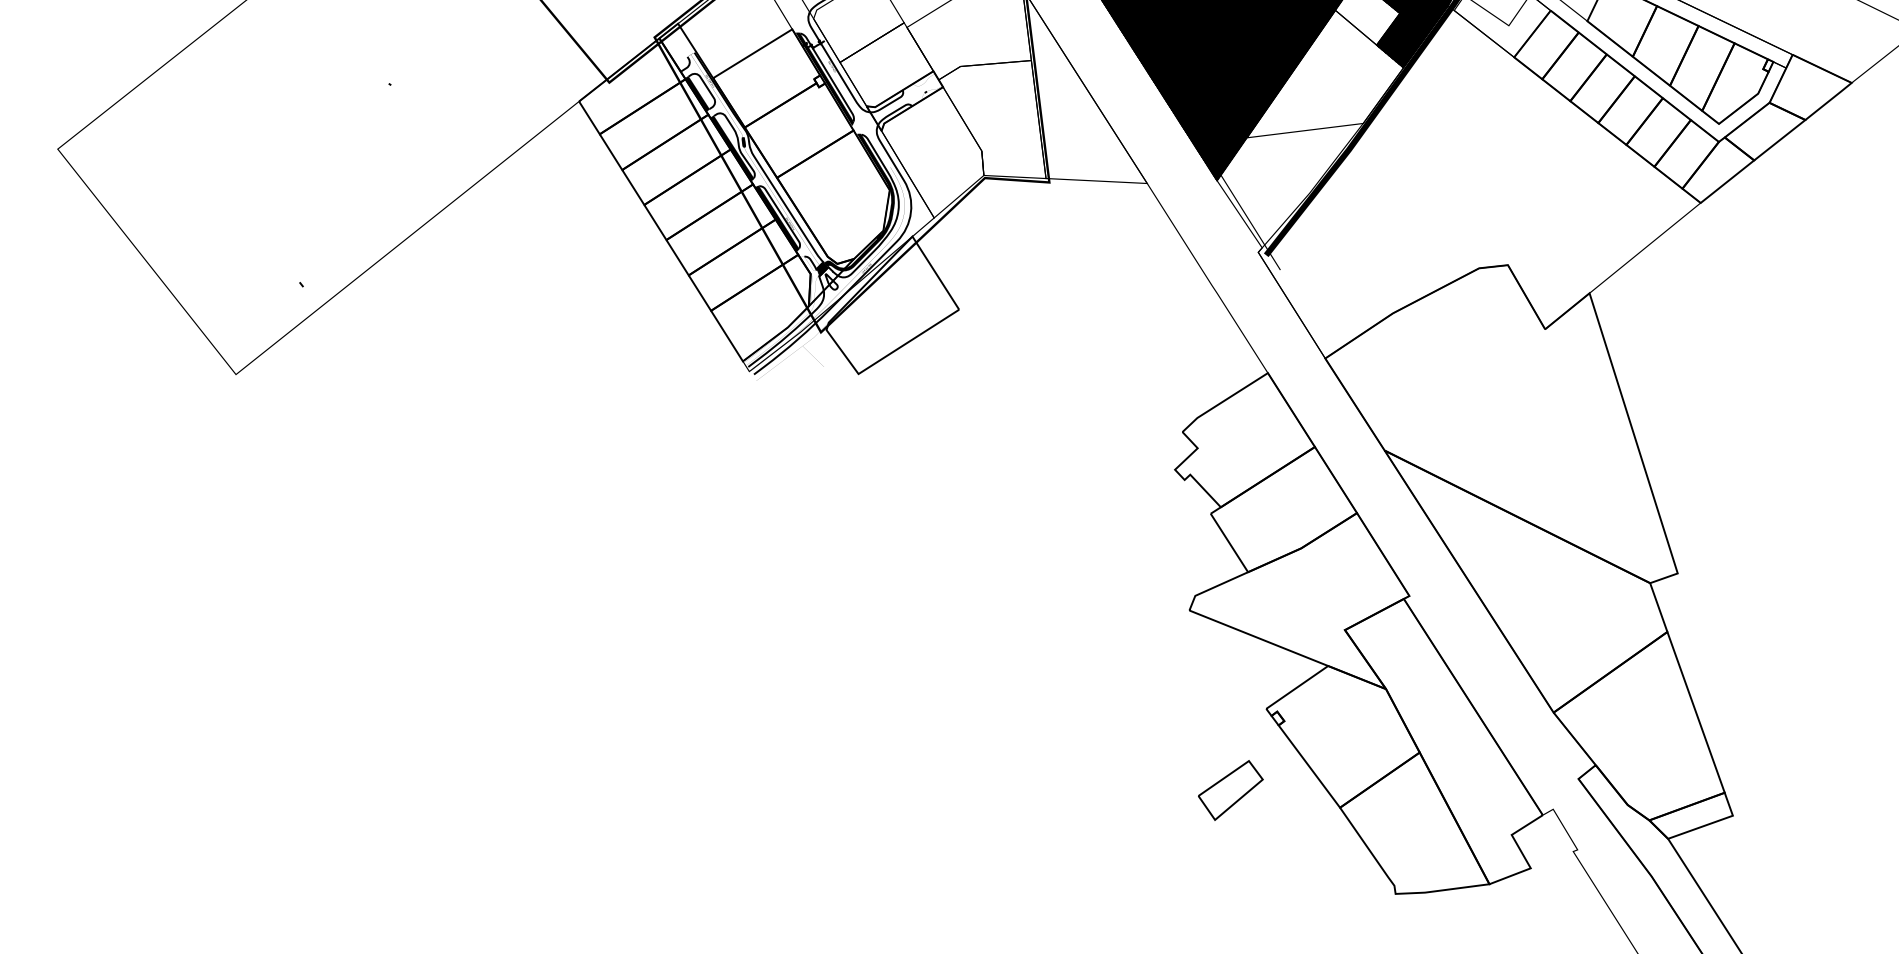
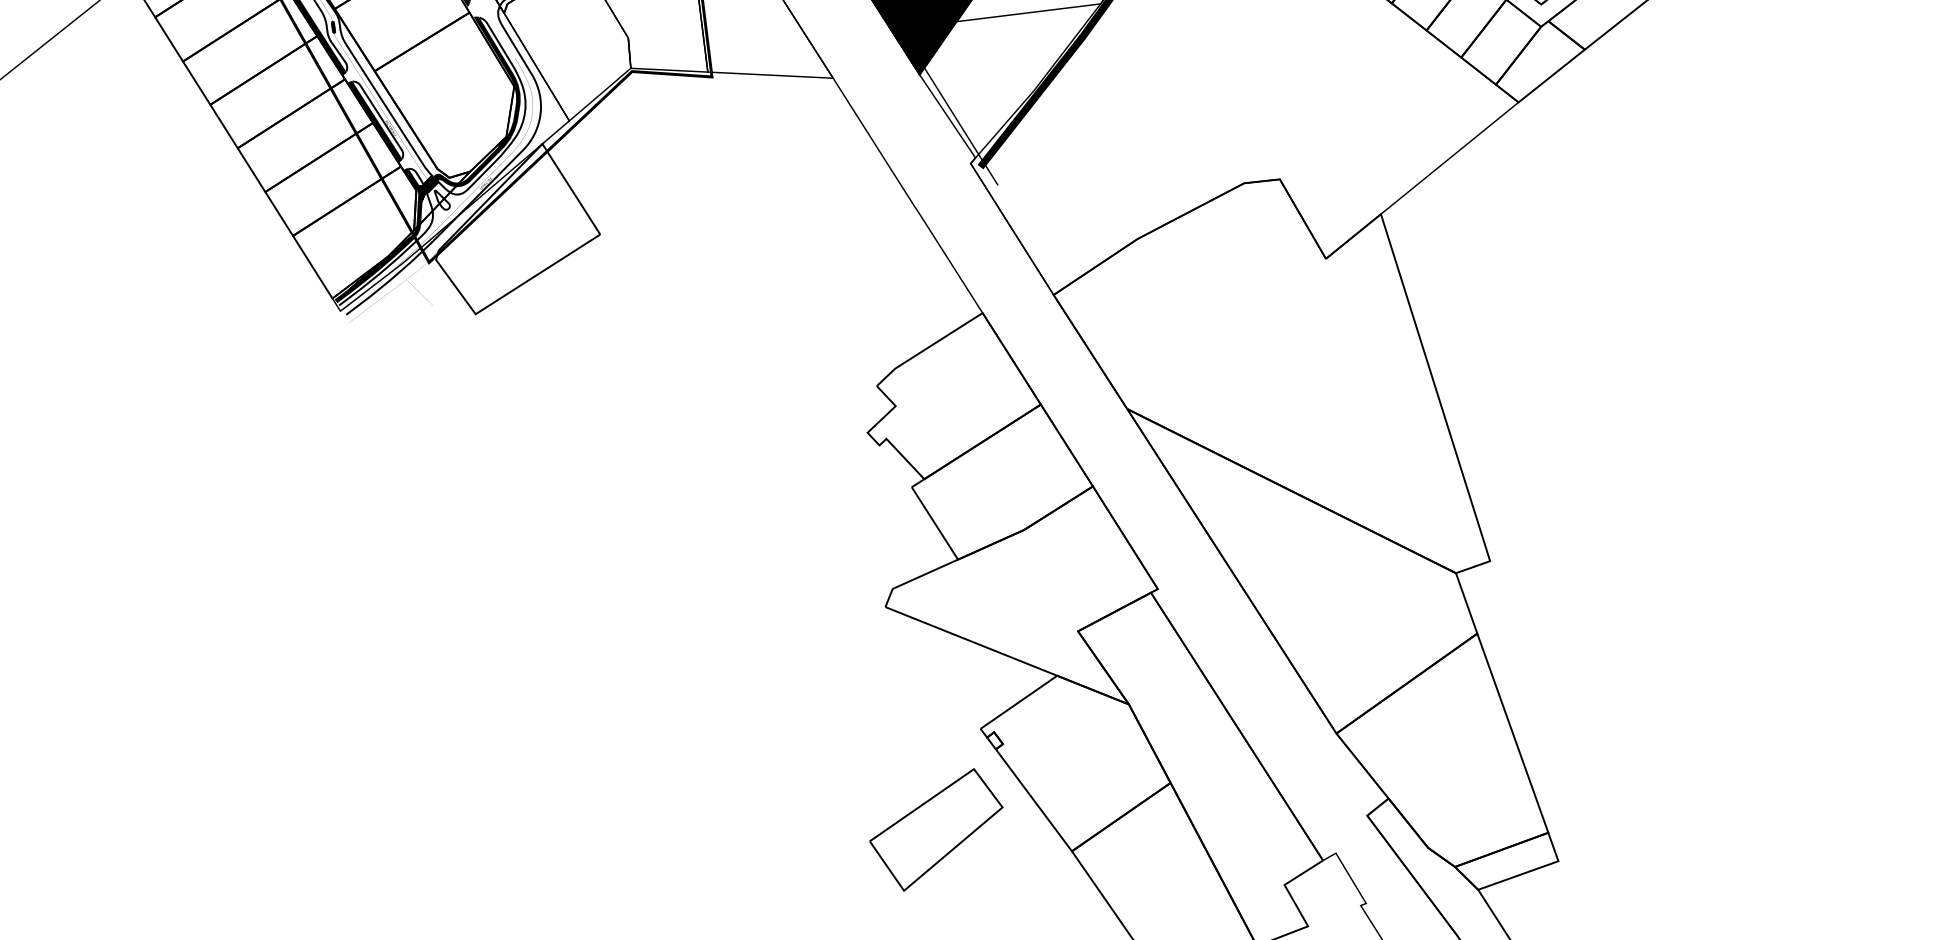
fill: (781, 310) -> (380, 235), added
part: (1230, 790) -> (936, 829), size x1.67

